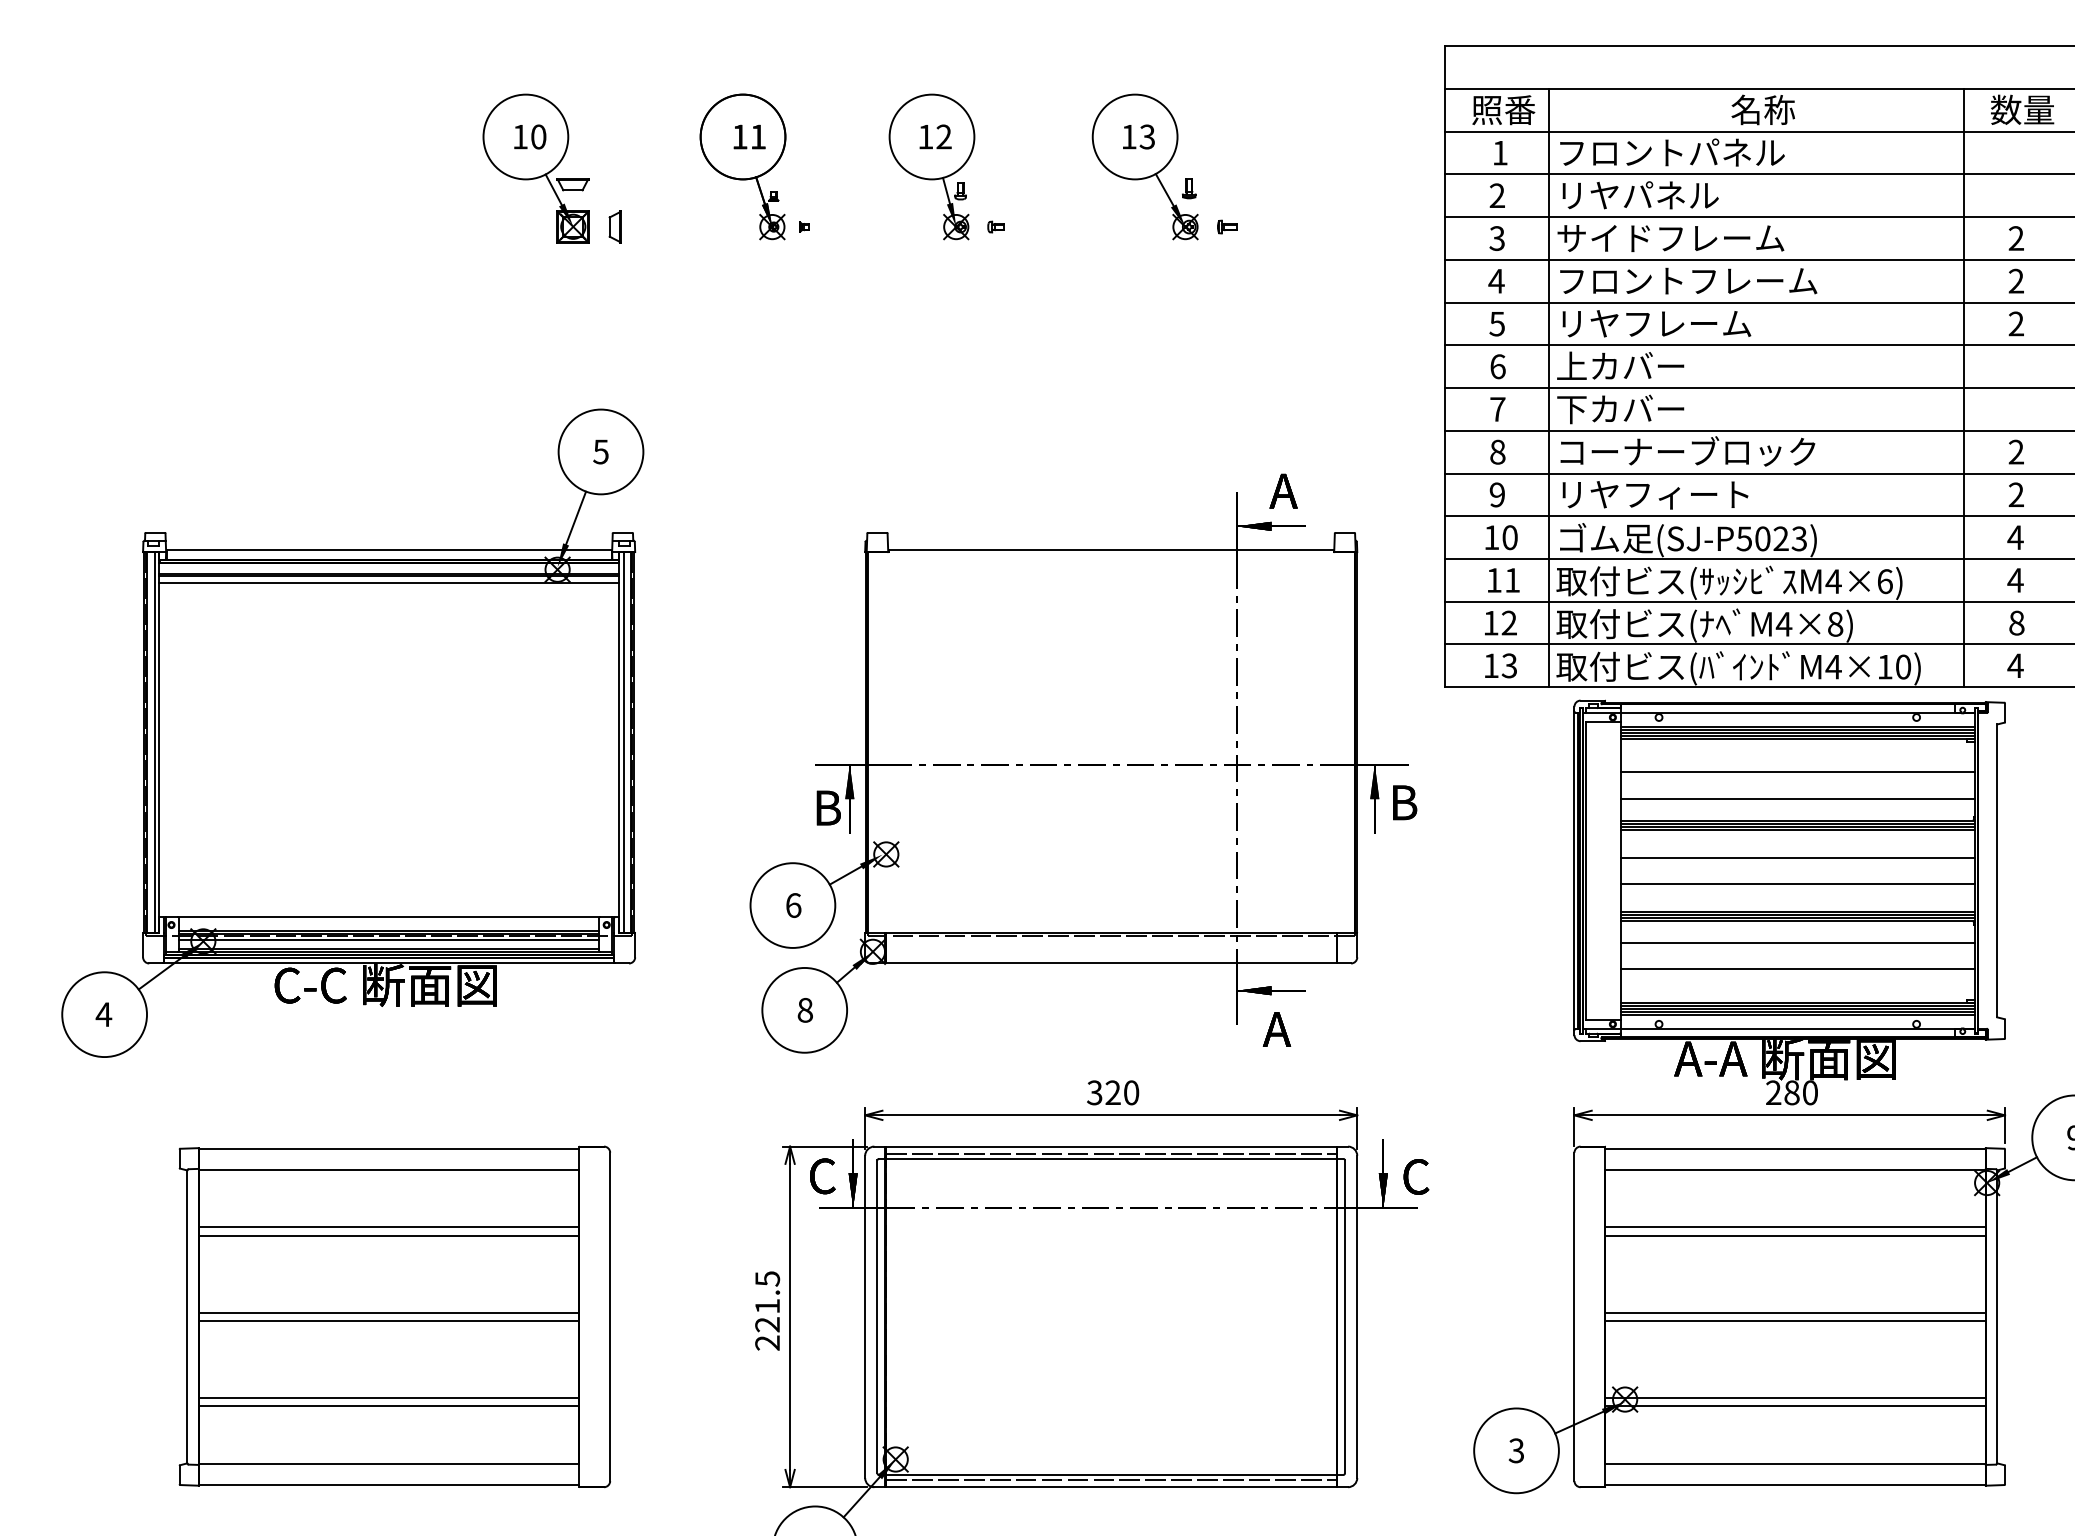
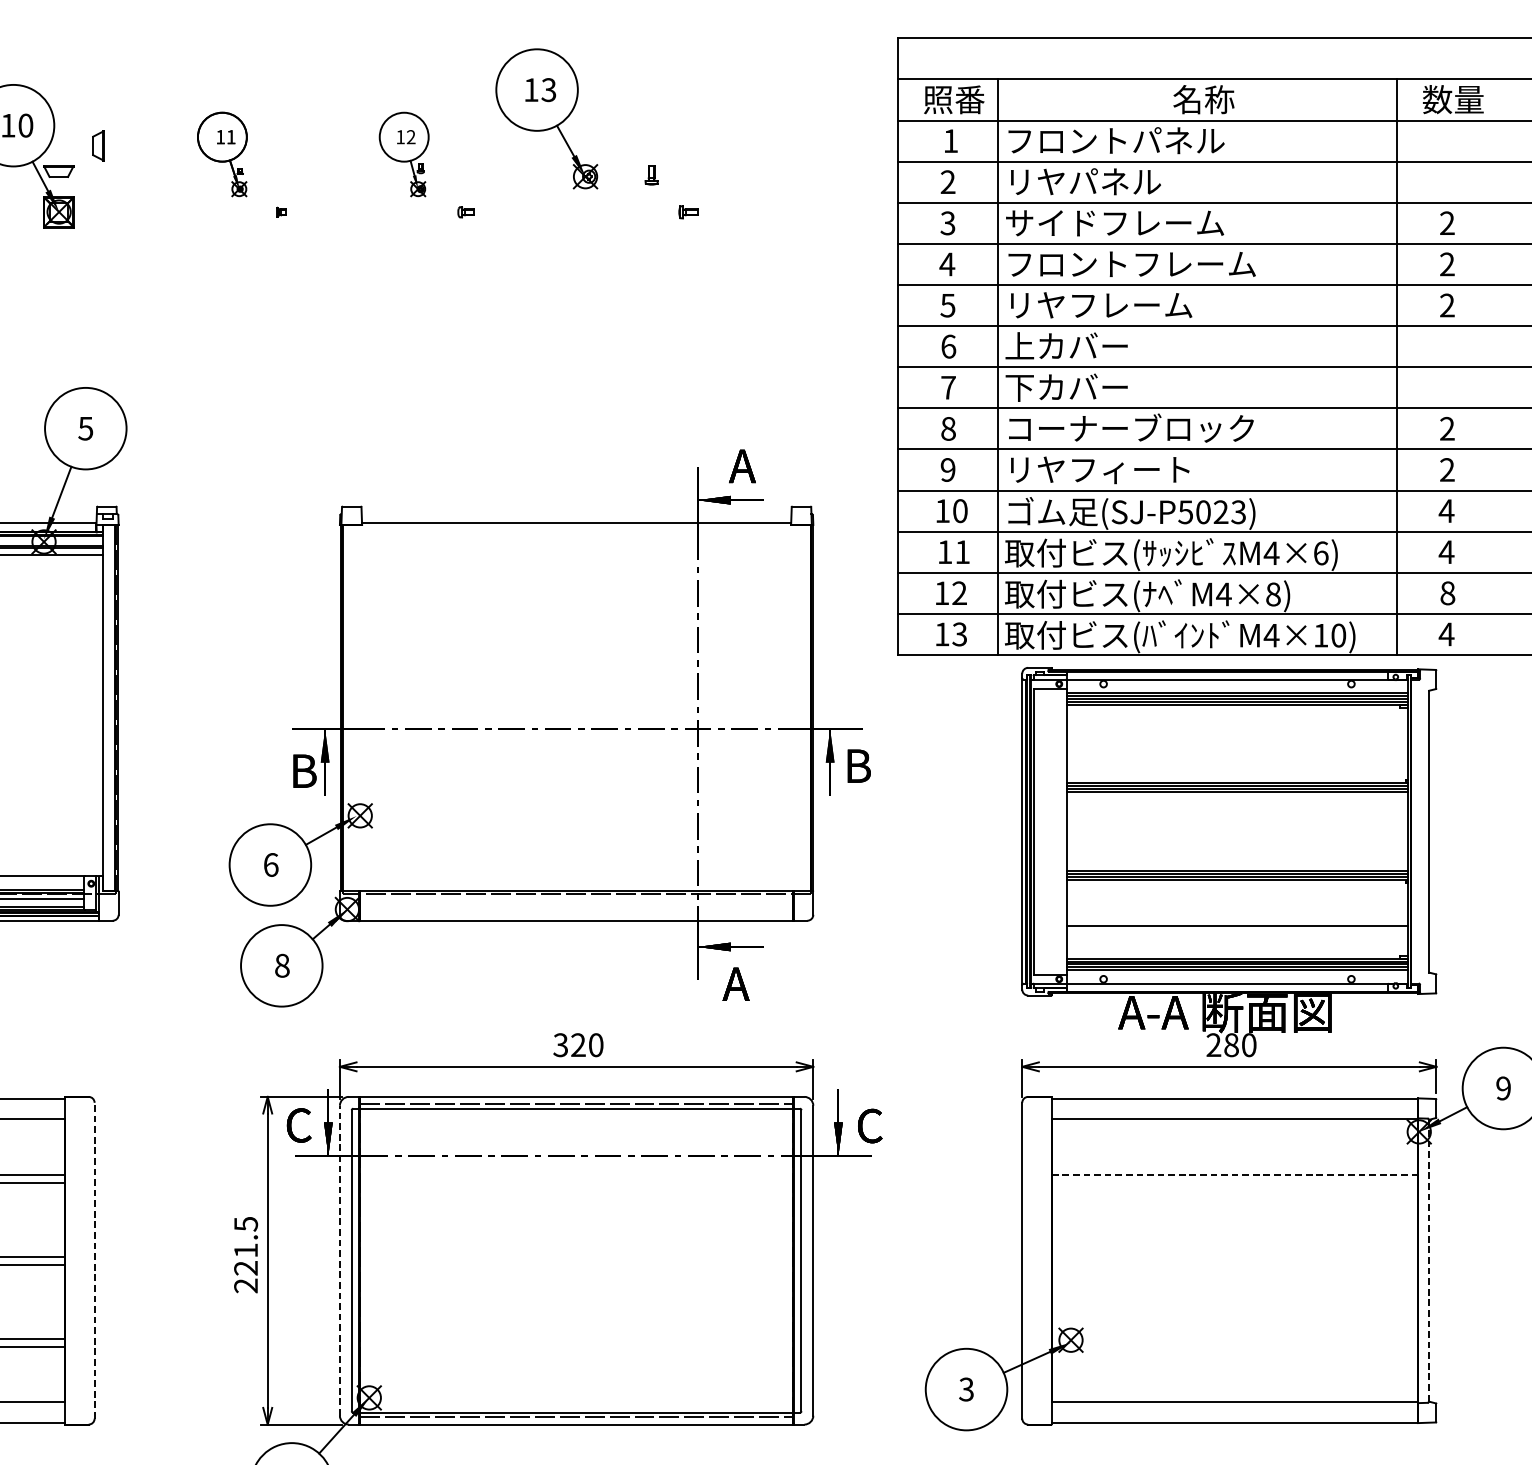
part: (742, 166) -> (221, 154), size x0.6
part: (931, 166) -> (403, 154), size x0.6
part: (1144, 166) -> (546, 118), moved
part: (614, 226) -> (97, 145), moved
line: (623, 742) -> (107, 708), removed
line: (1797, 772) -> (1236, 737), removed
line: (1797, 798) -> (1236, 762), removed
line: (1797, 857) -> (1236, 818), removed
line: (1797, 883) -> (1236, 843), removed
line: (1797, 943) -> (1236, 901), removed
line: (1796, 1227) -> (1235, 1174), solid -> dashed
line: (1795, 1235) -> (1234, 1182), removed
line: (1795, 1312) -> (1234, 1256), removed
line: (610, 1316) -> (94, 1260), solid -> dashed
line: (865, 1316) -> (340, 1260), solid -> dashed
line: (1997, 1316) -> (1429, 1260), solid -> dashed
line: (1795, 1321) -> (1234, 1265), removed
line: (1795, 1398) -> (1234, 1339), removed
line: (1795, 1406) -> (1234, 1346), removed

